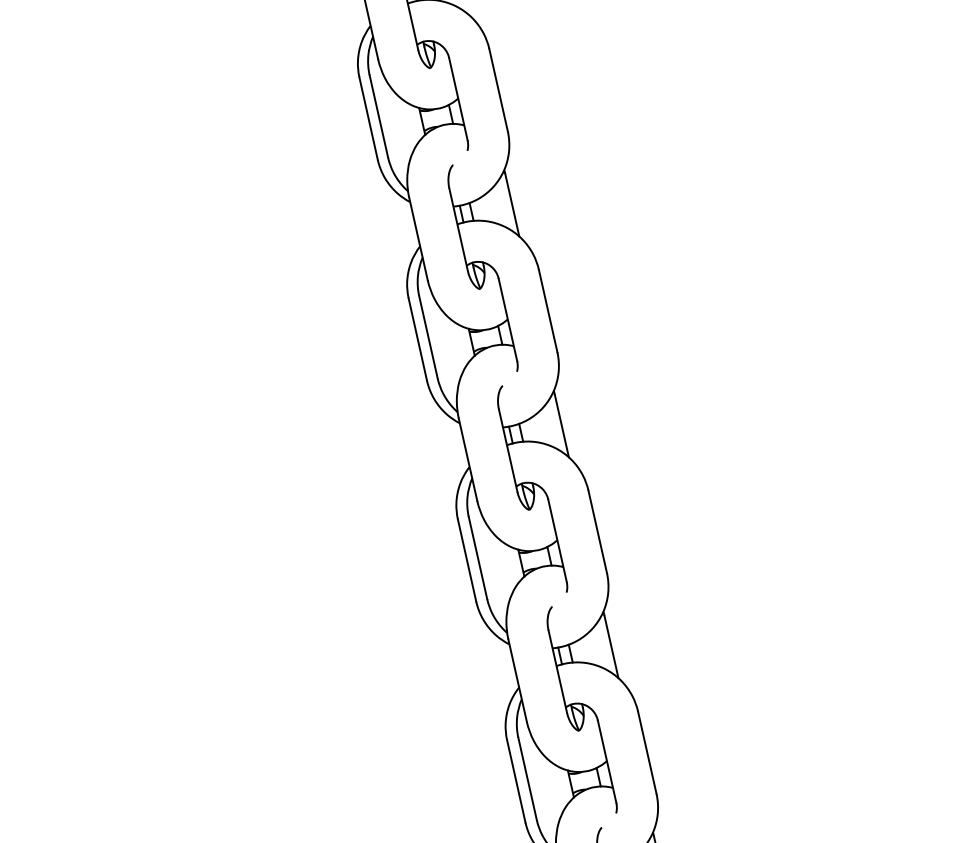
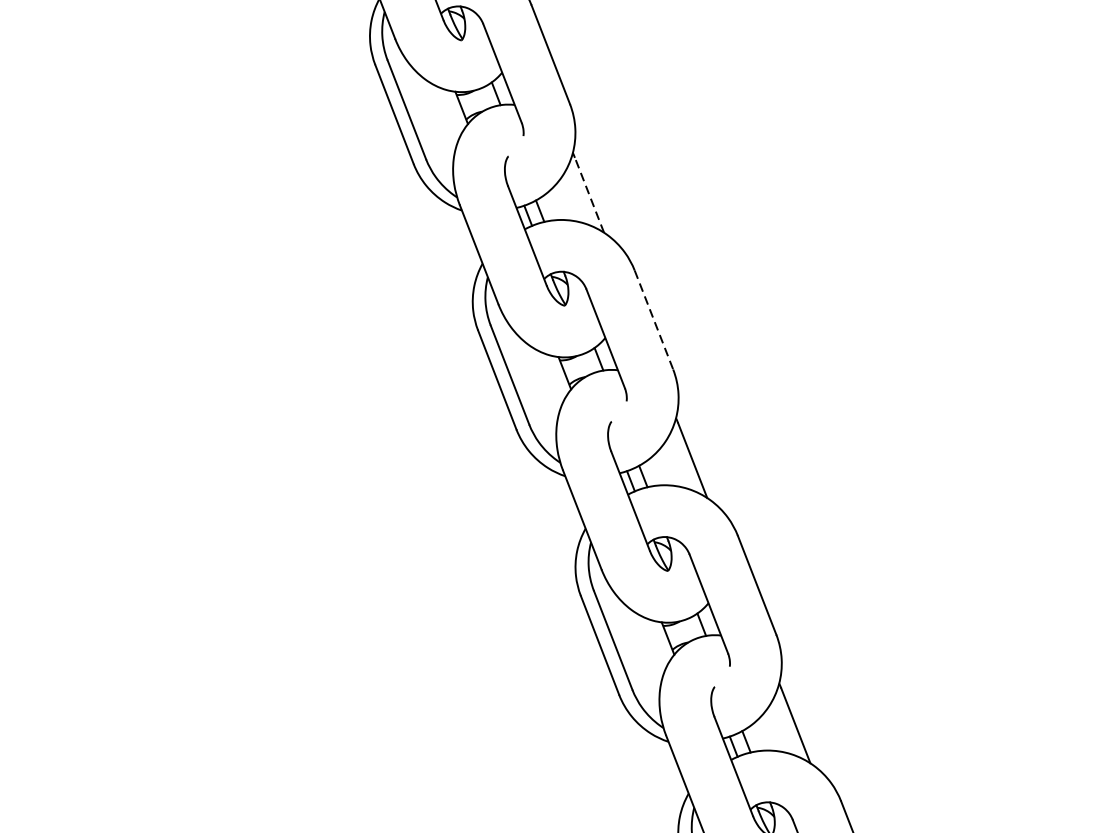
line: (512, 205) -> (589, 195), solid -> dashed
line: (548, 311) -> (654, 320), solid -> dashed

